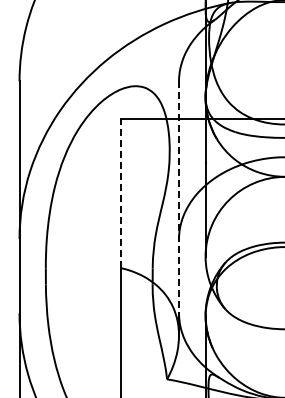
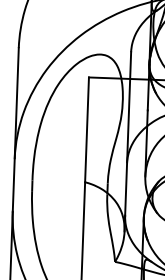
line: (120, 193) -> (87, 129), dashed -> solid
line: (179, 197) -> (128, 134), dashed -> solid

